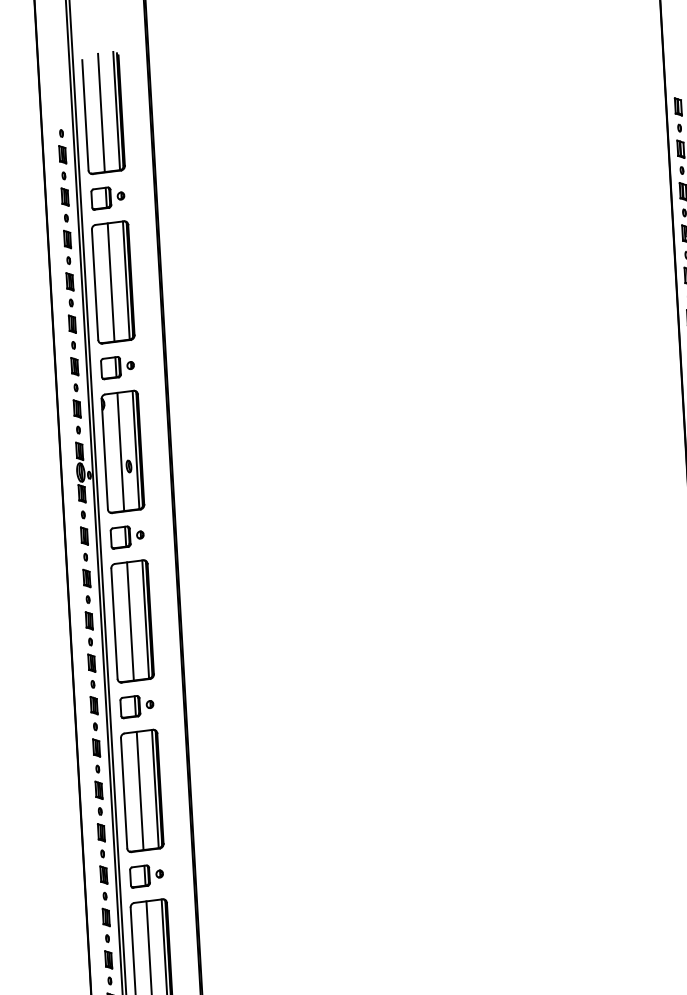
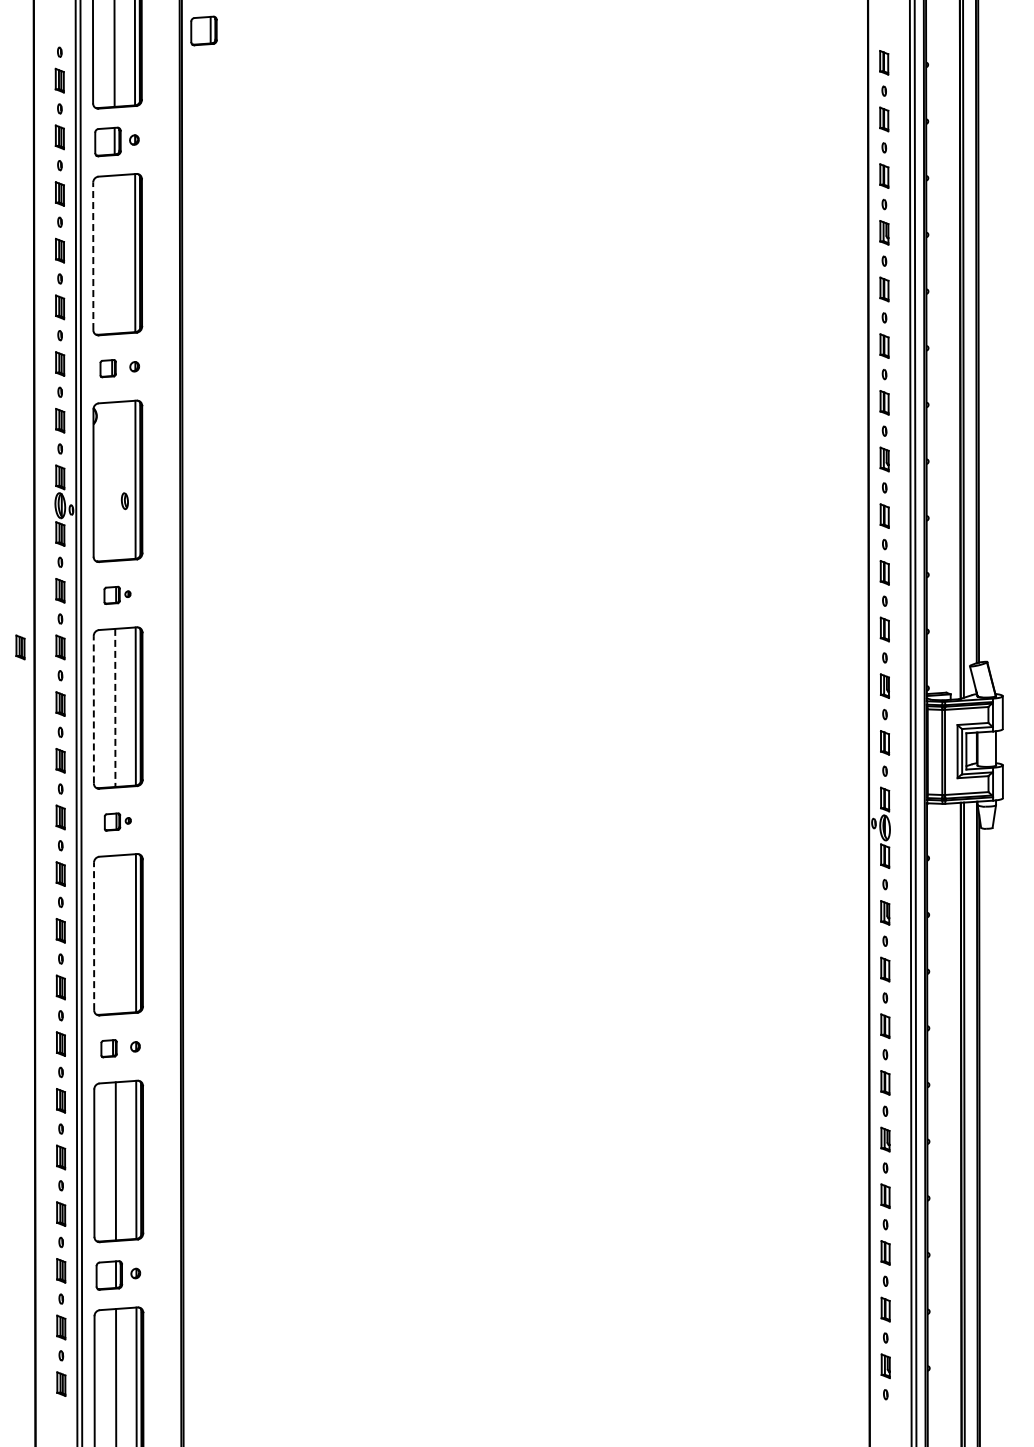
part: (168, 111) -> (203, 30), added
line: (110, 282) -> (114, 254), removed
line: (95, 284) -> (93, 256), solid -> dashed
part: (110, 367) -> (107, 368), size x0.6
line: (120, 452) -> (114, 481), removed
part: (127, 537) -> (117, 595), size x0.6
part: (57, 580) -> (20, 647), added
line: (130, 621) -> (115, 708), solid -> dashed
line: (114, 623) -> (93, 709), solid -> dashed
part: (136, 706) -> (117, 821), size x0.6
line: (140, 790) -> (115, 934), removed
line: (124, 793) -> (94, 936), solid -> dashed
part: (139, 876) -> (108, 1048), size x0.6

